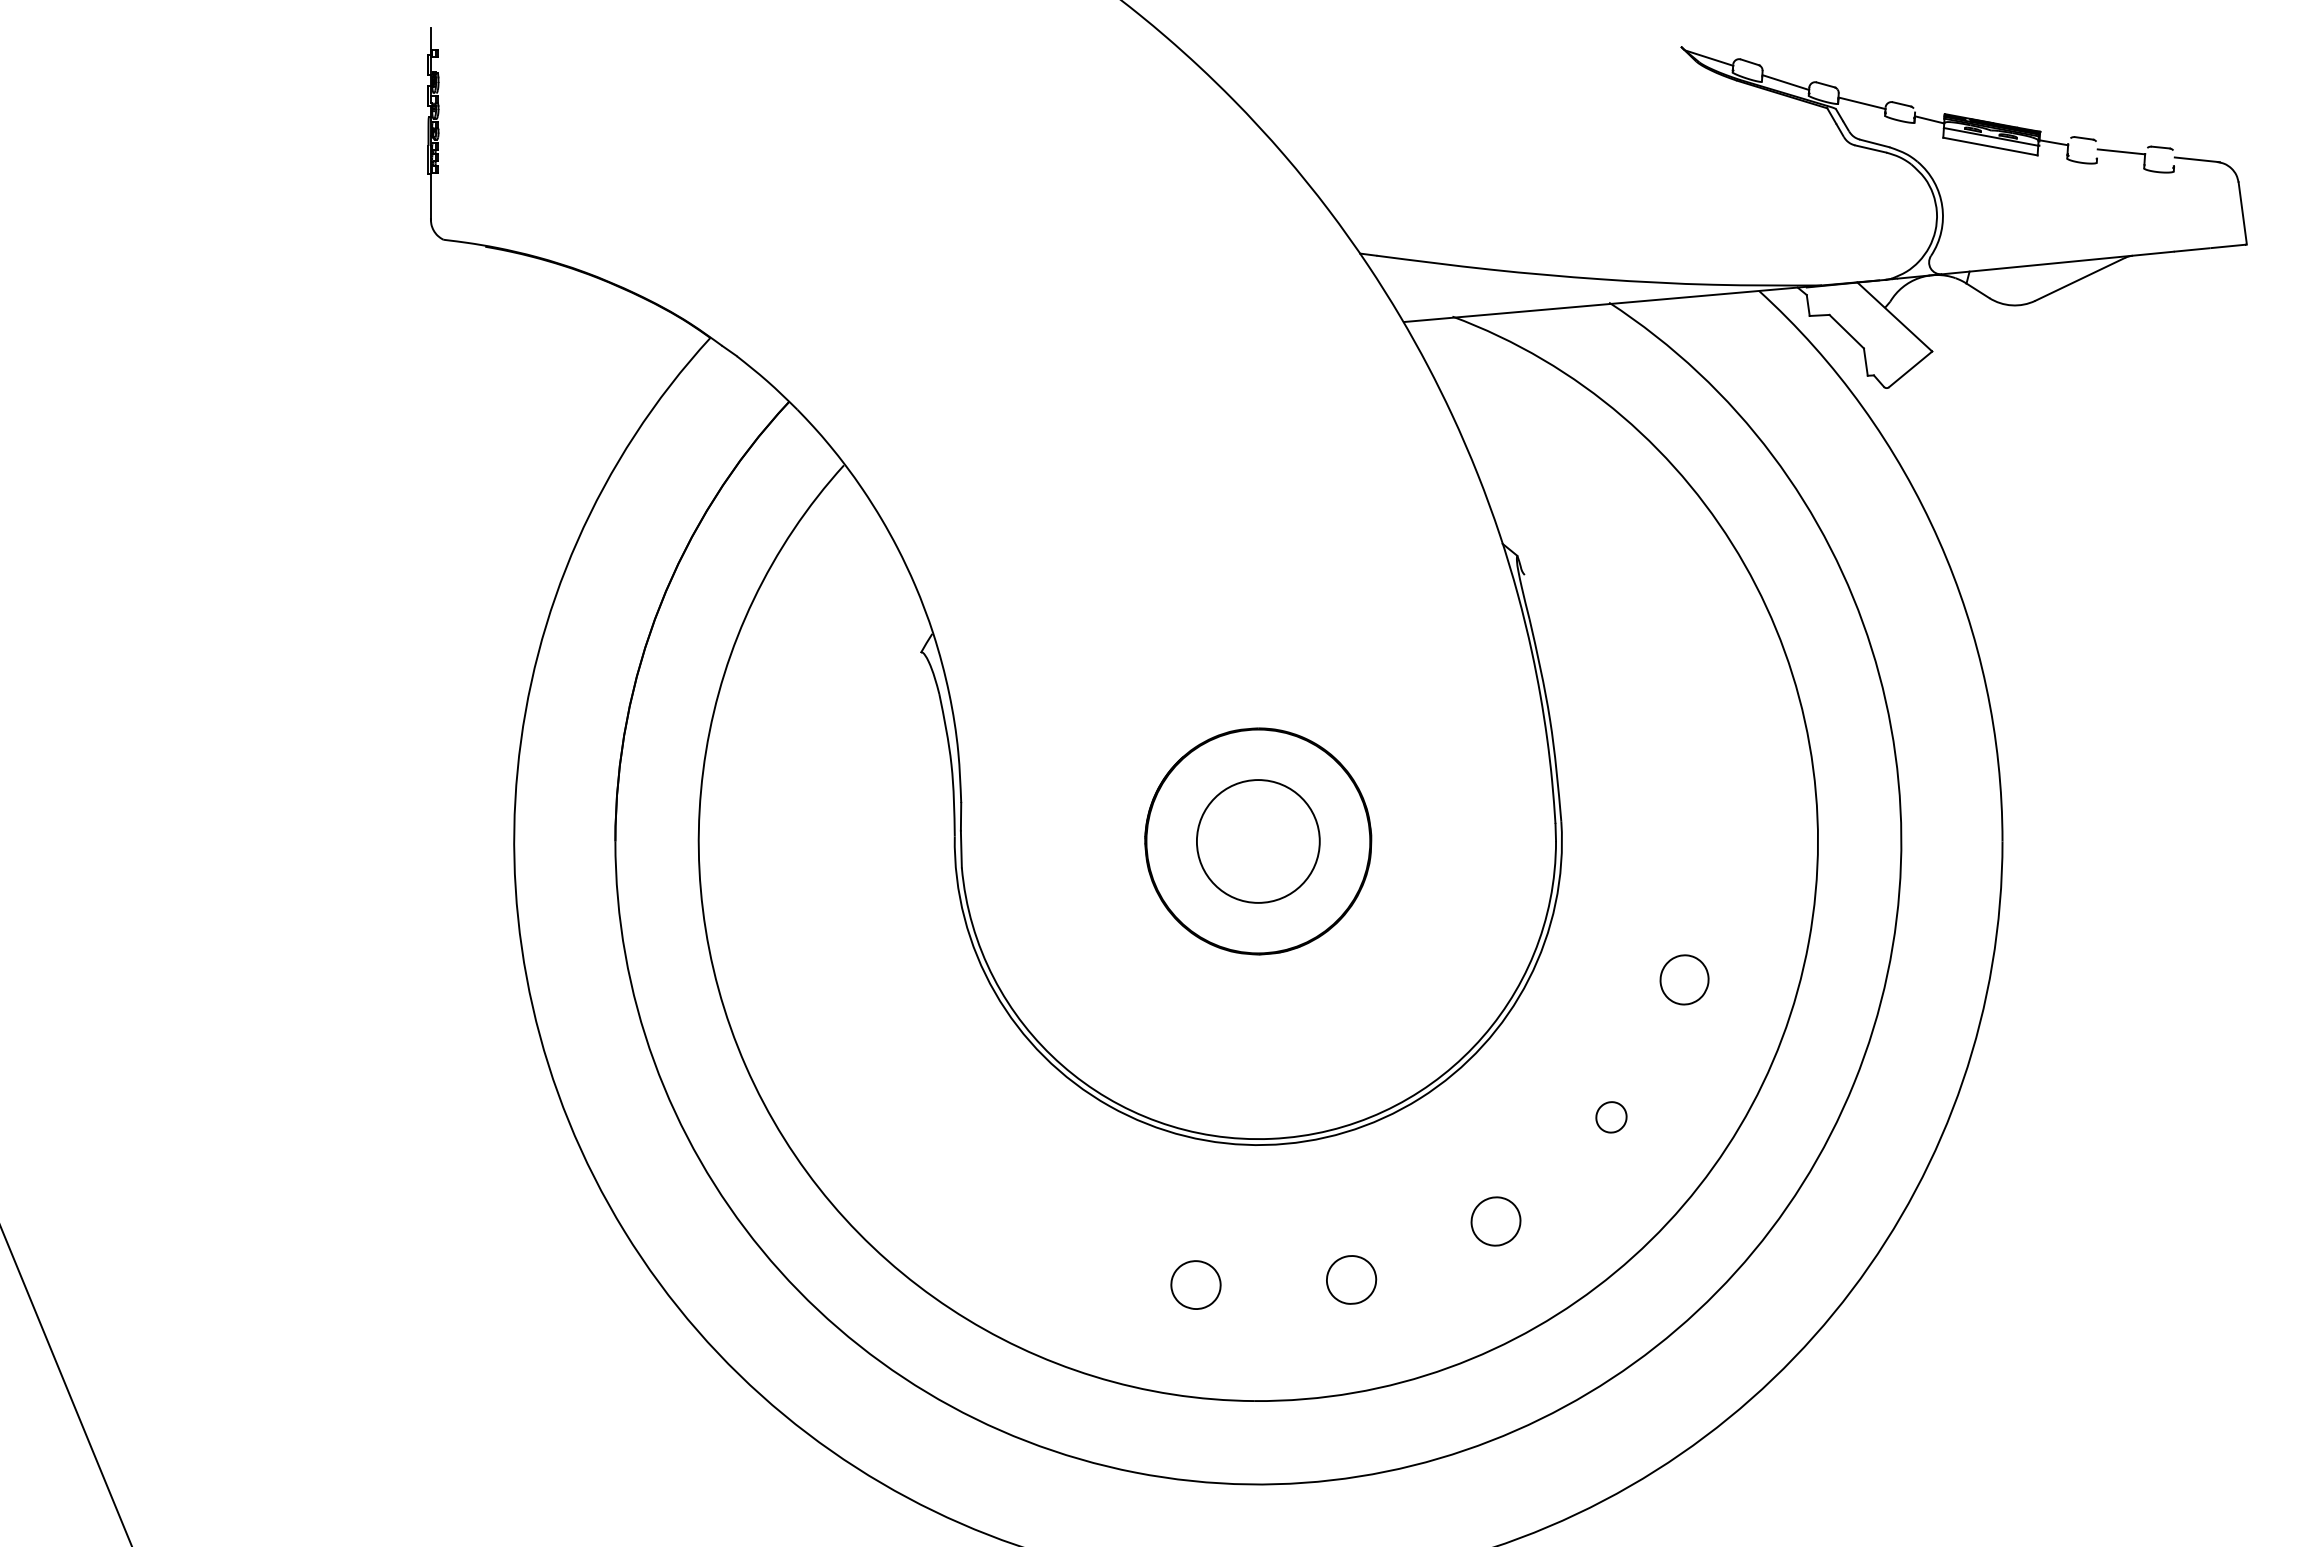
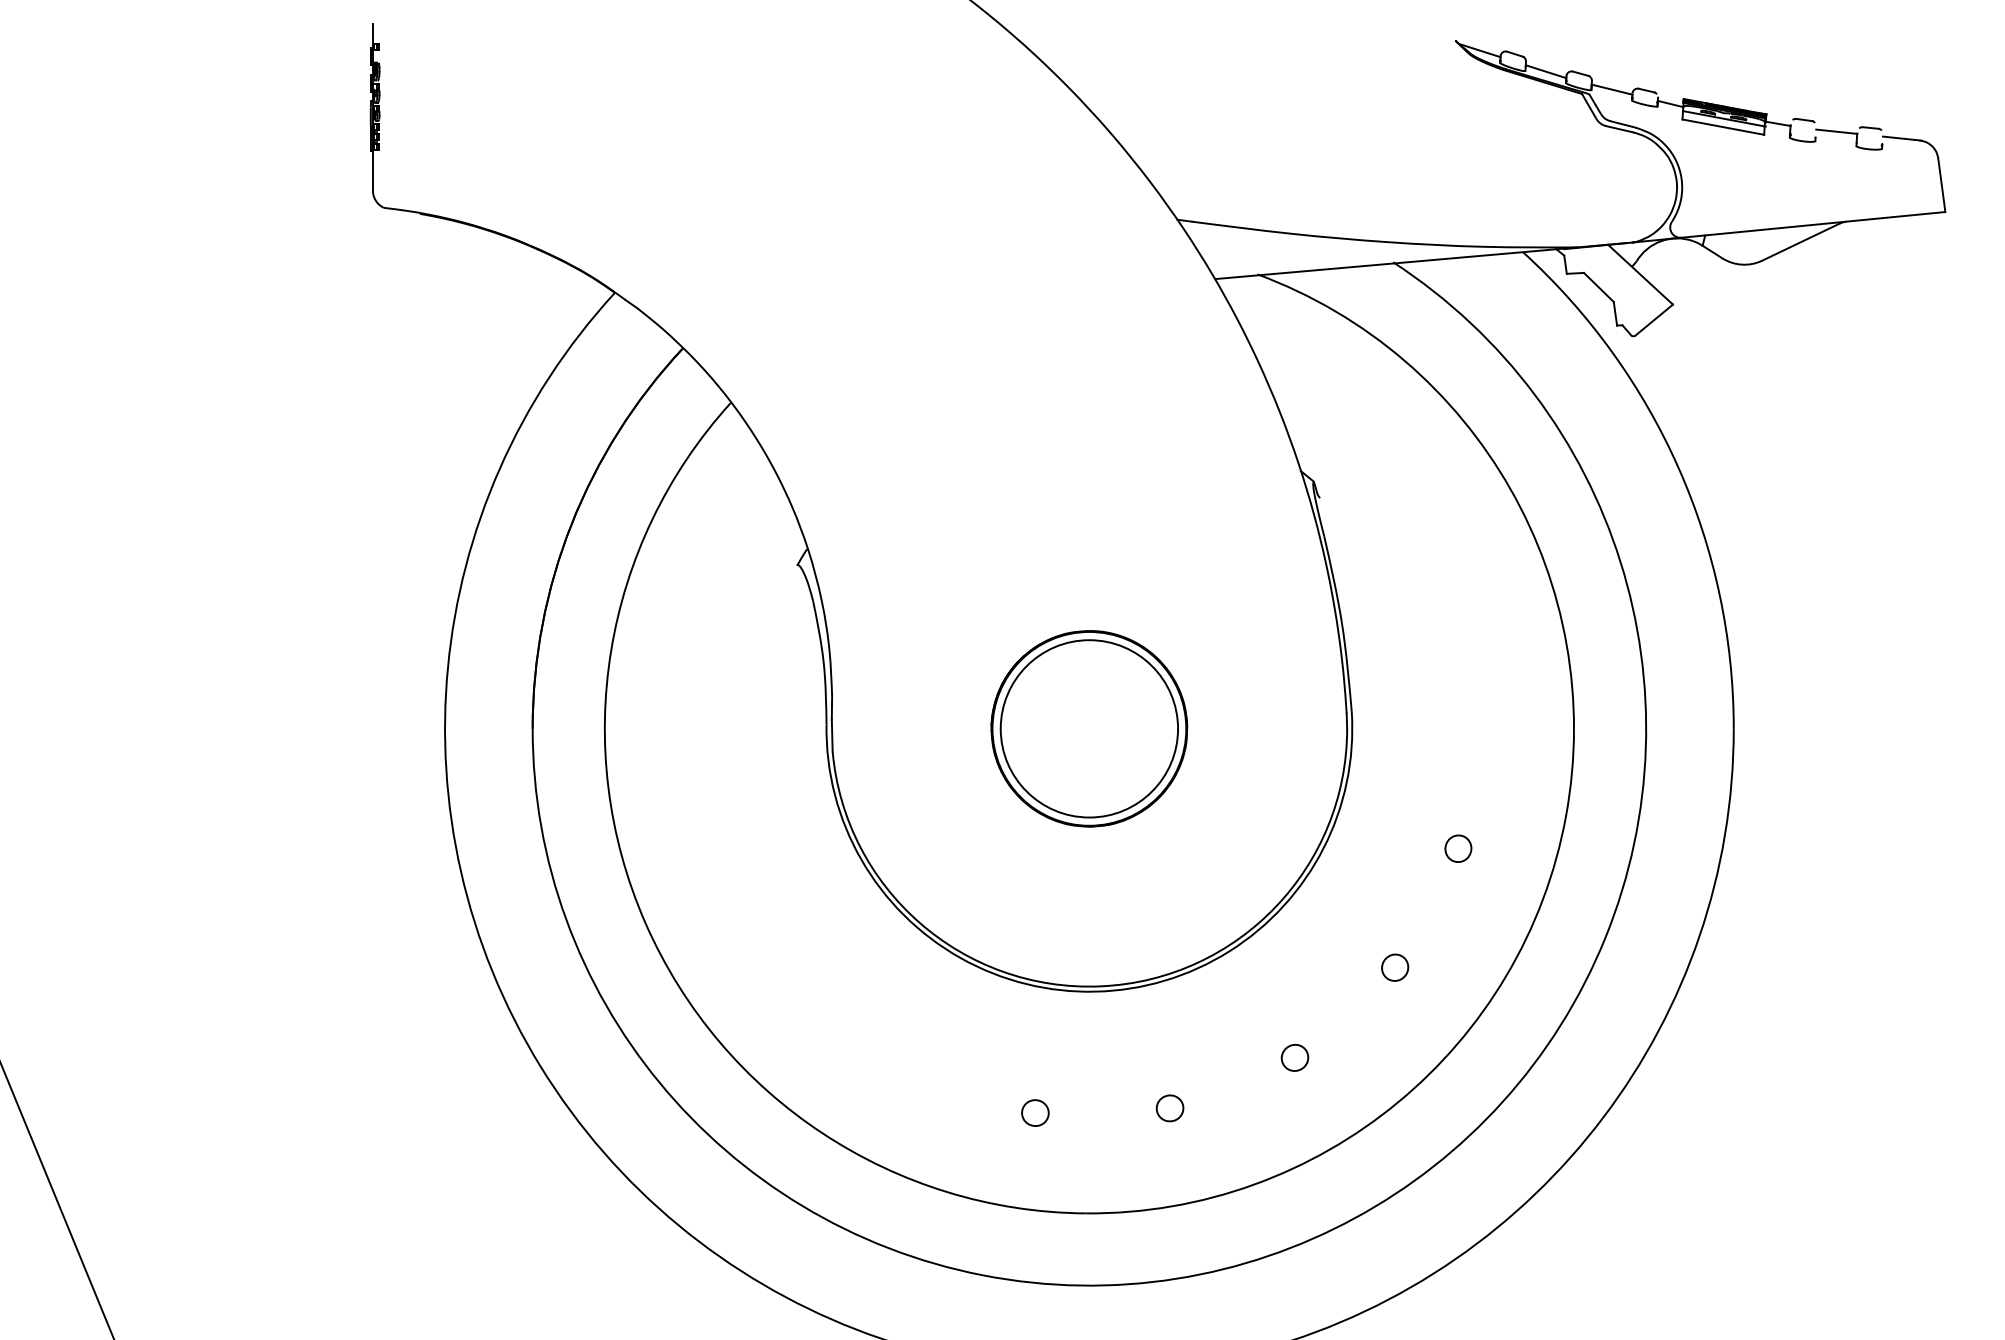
circle: (1257, 841) -> (1088, 728), size x1.67
part: (1684, 979) -> (1458, 848), size x0.62
part: (1495, 1221) -> (1294, 1057), size x0.62
part: (1351, 1279) -> (1170, 1108), size x0.62
part: (1195, 1285) -> (1034, 1113), size x0.62

